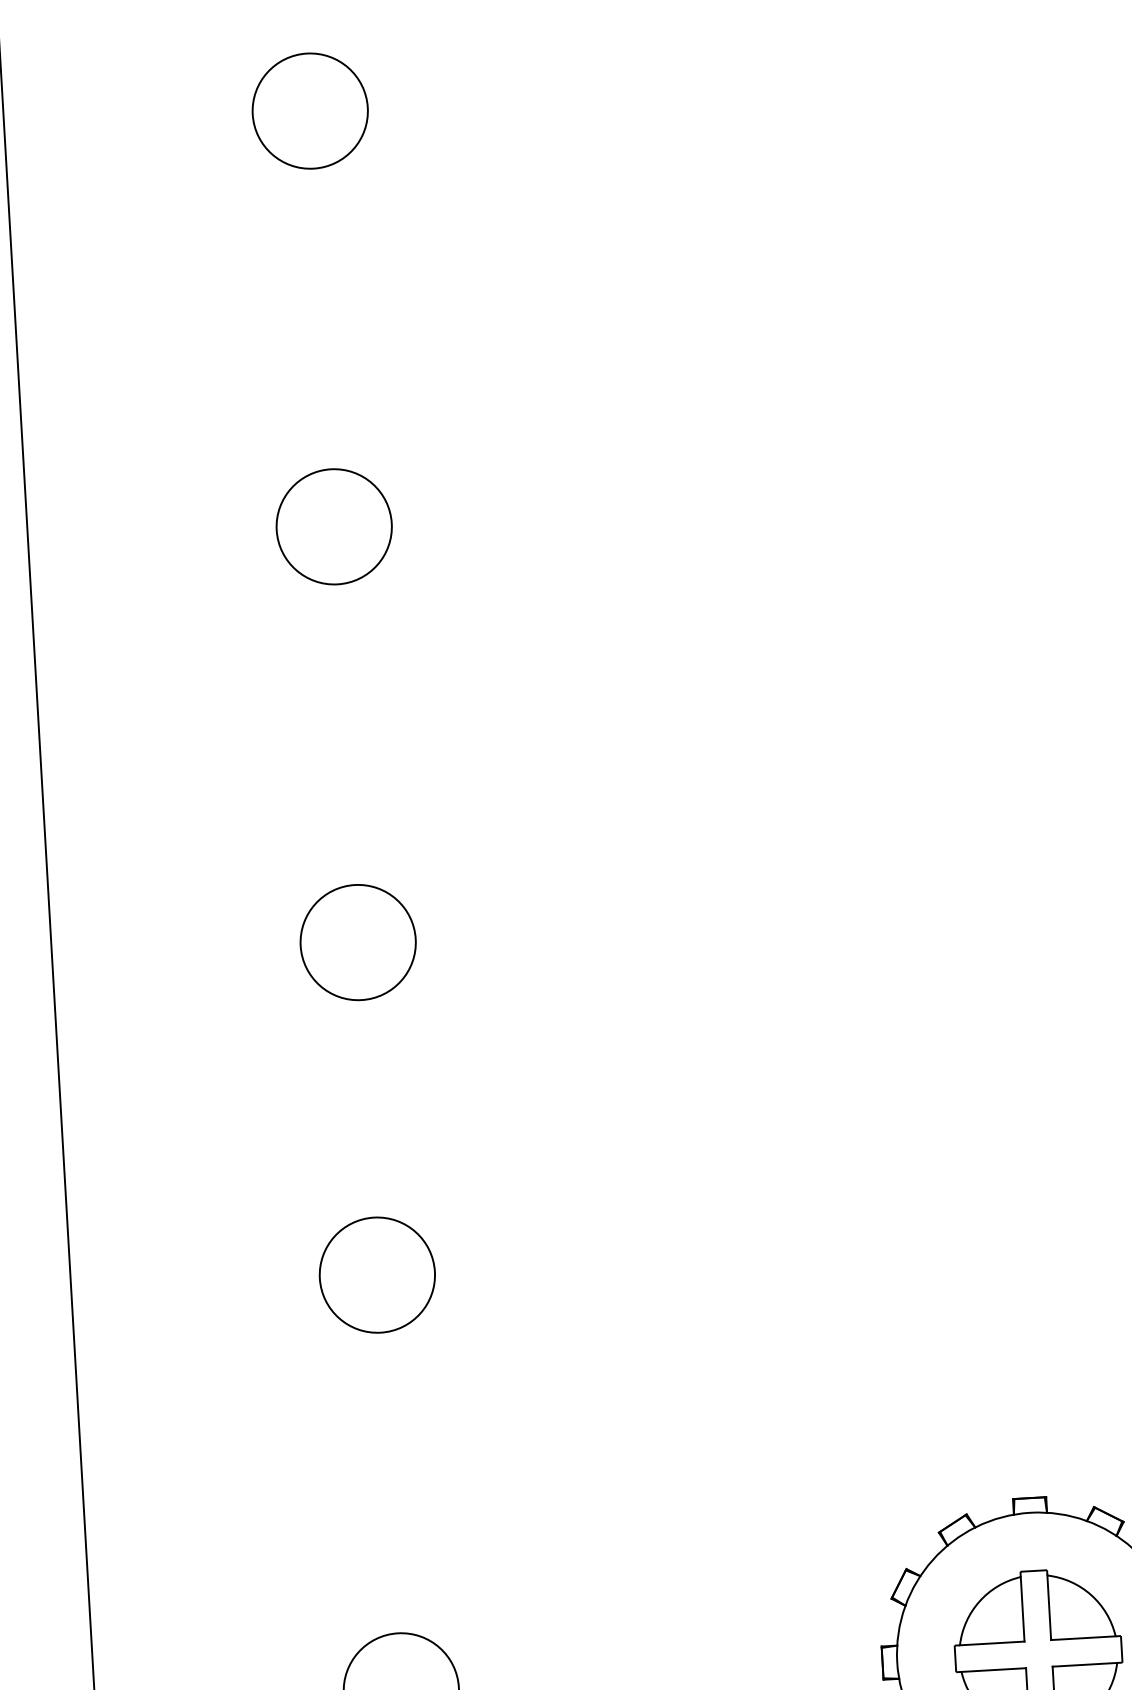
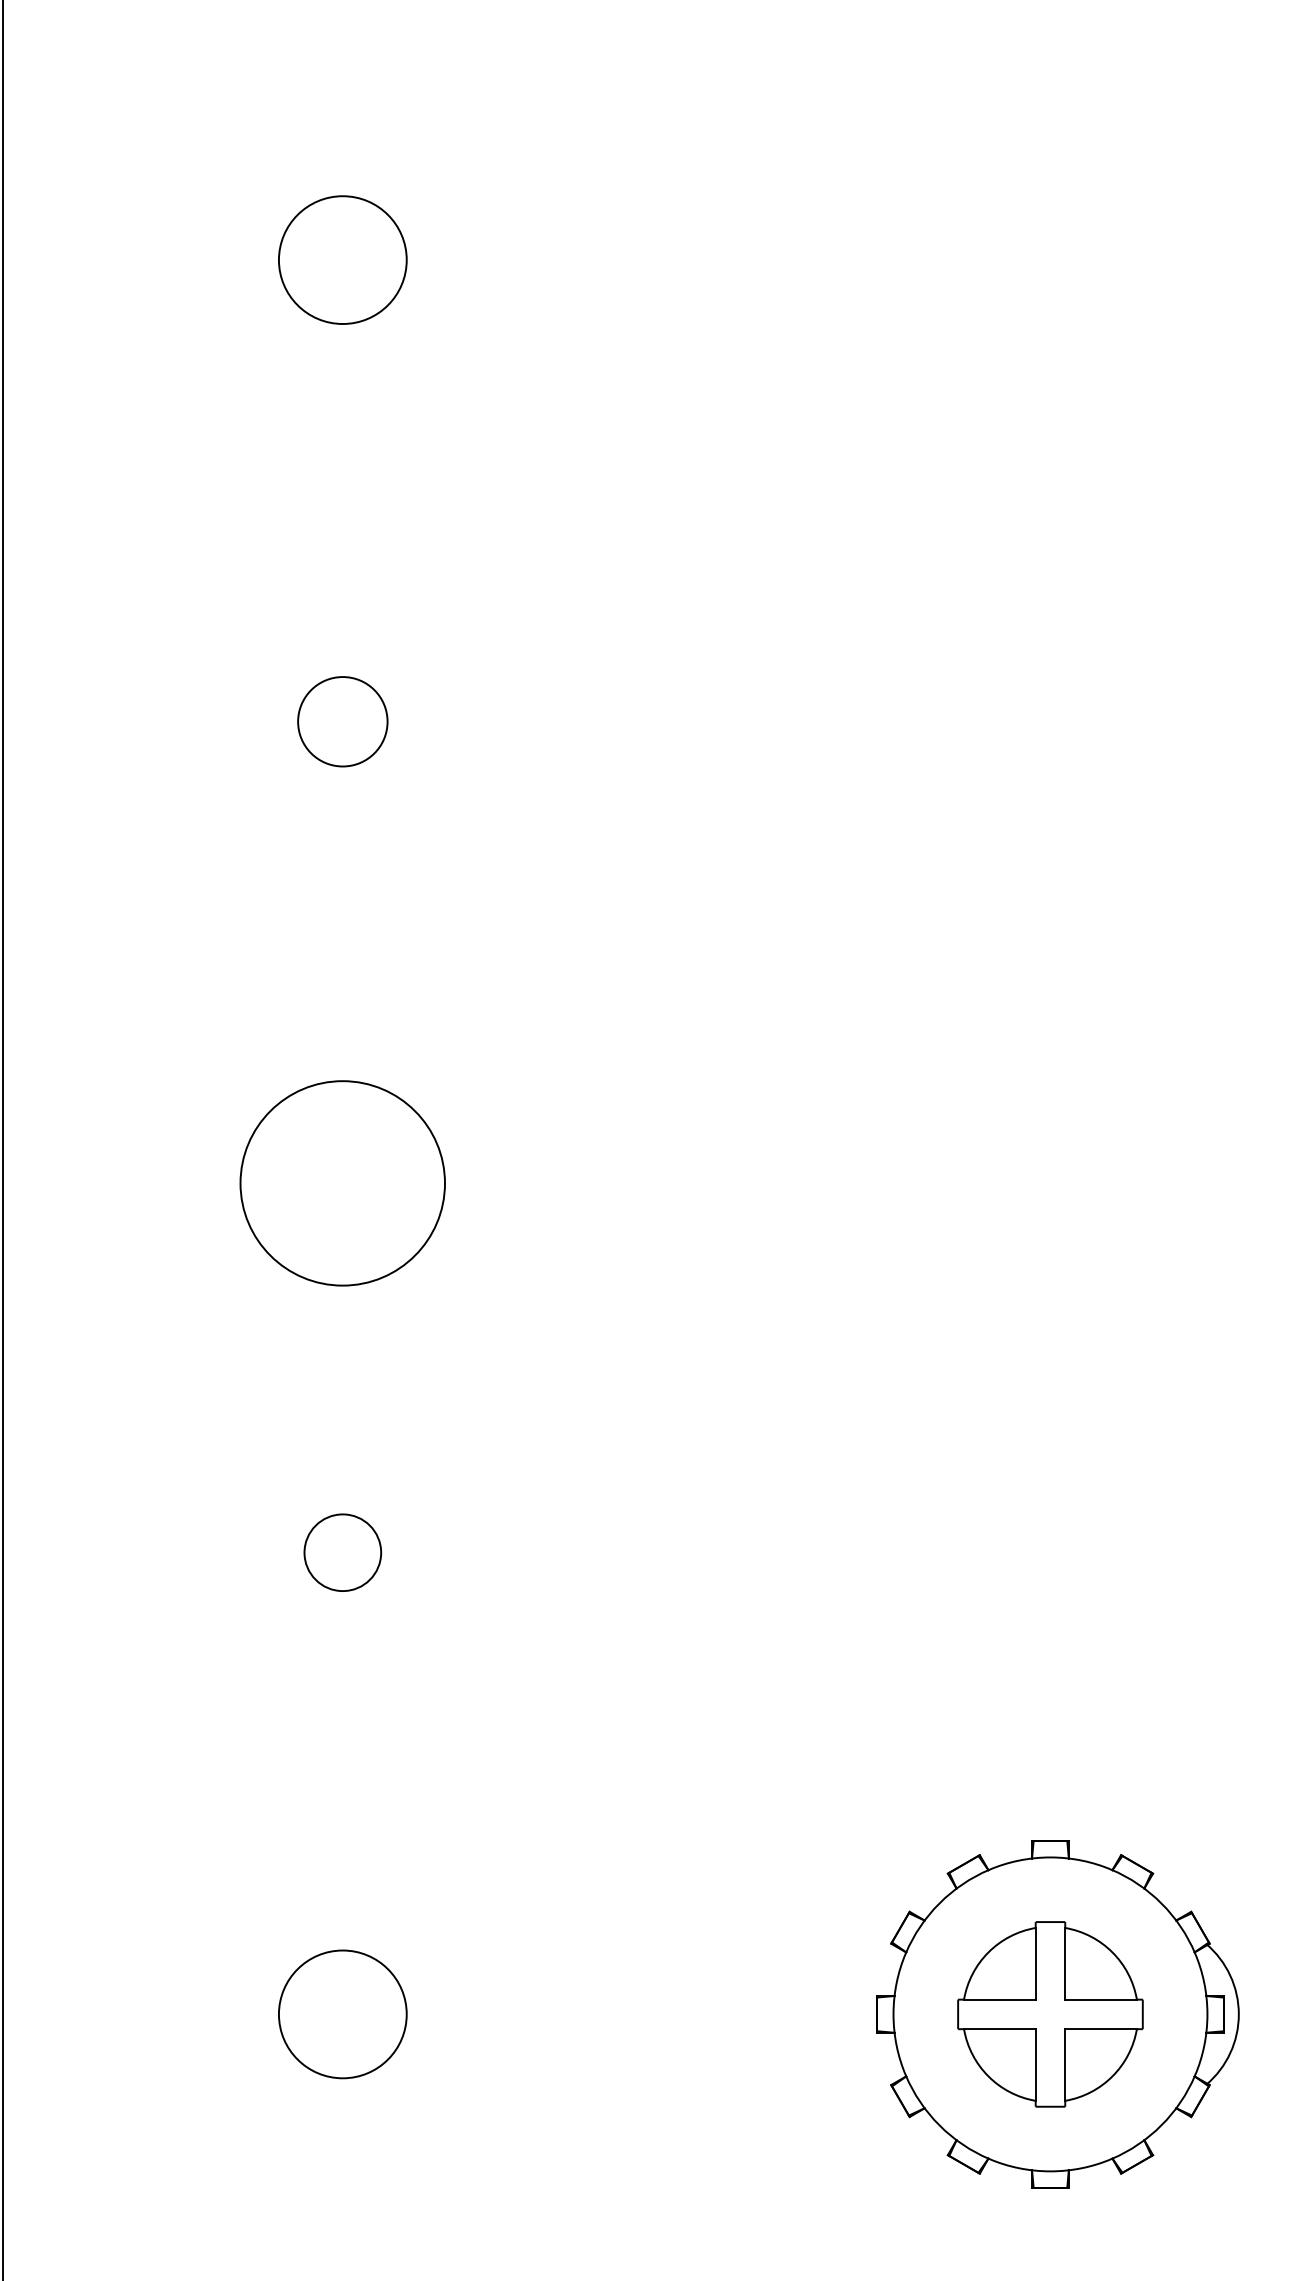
circle: (333, 526) -> (342, 721), size x0.7
circle: (357, 942) -> (342, 1183), size x1.6
circle: (377, 1274) -> (342, 1552), size x0.6

